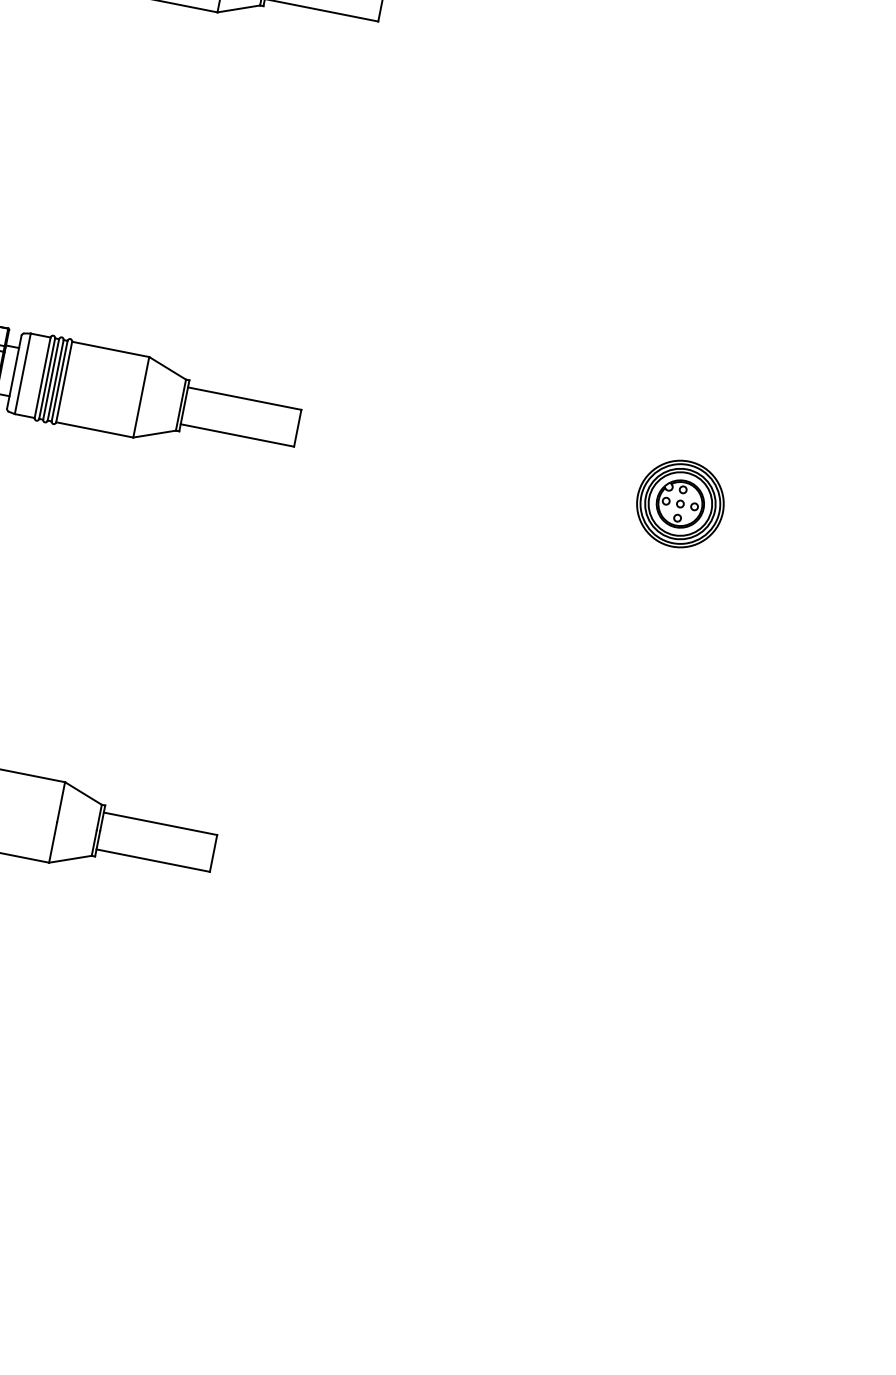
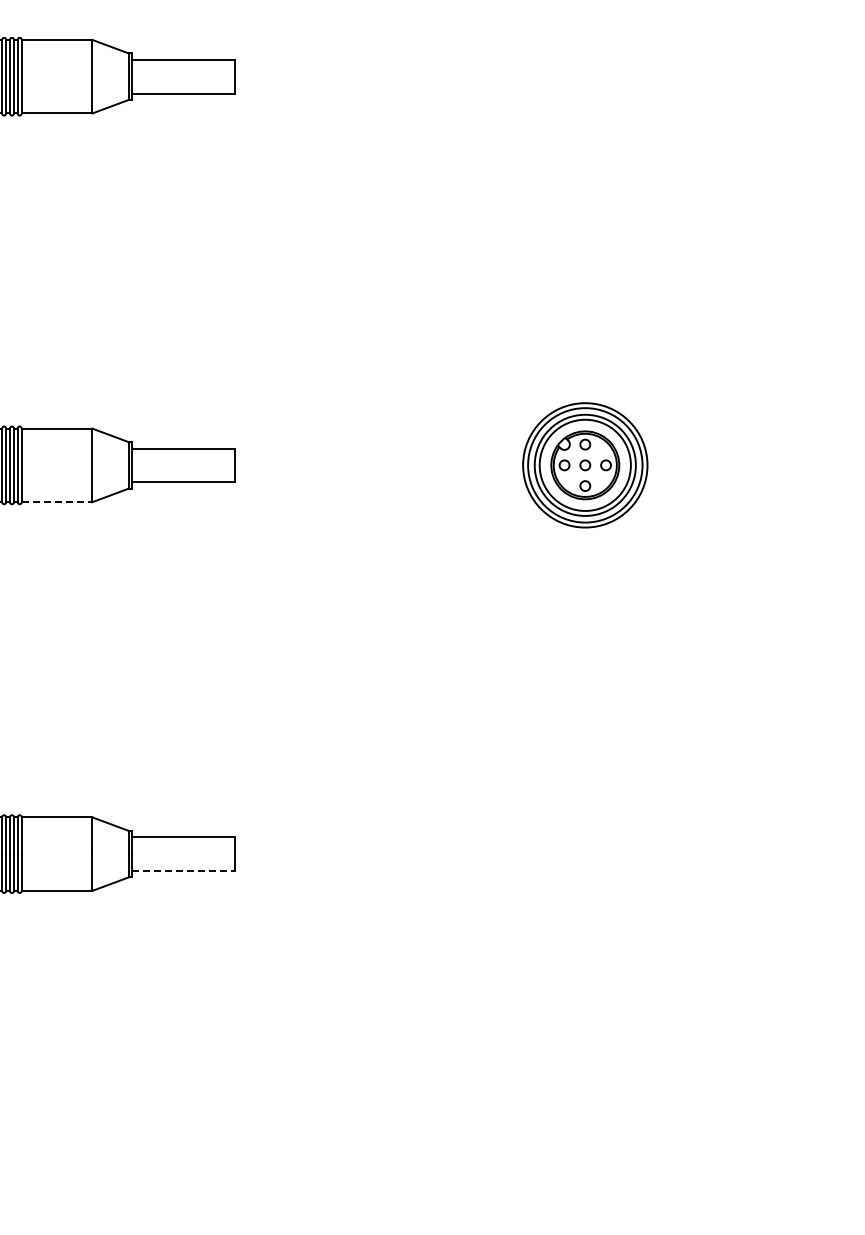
line: (95, 430) -> (57, 502), solid -> dashed
part: (679, 503) -> (584, 465), size x1.6
line: (153, 860) -> (183, 870), solid -> dashed

